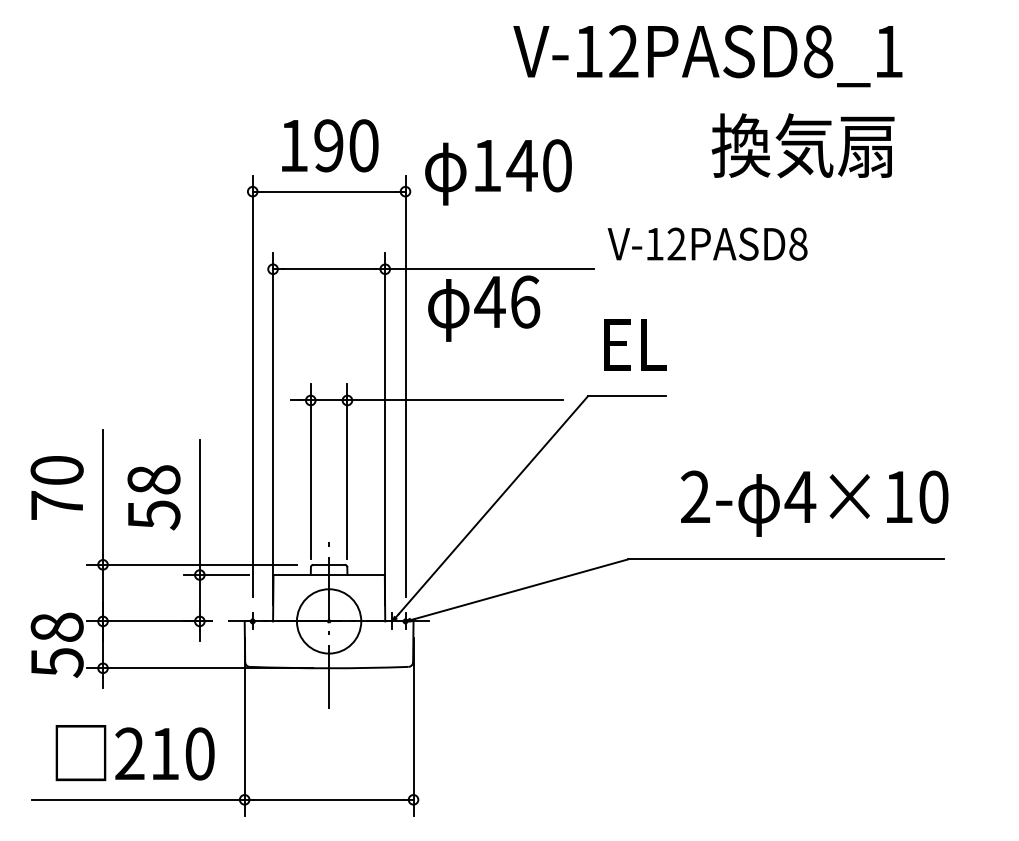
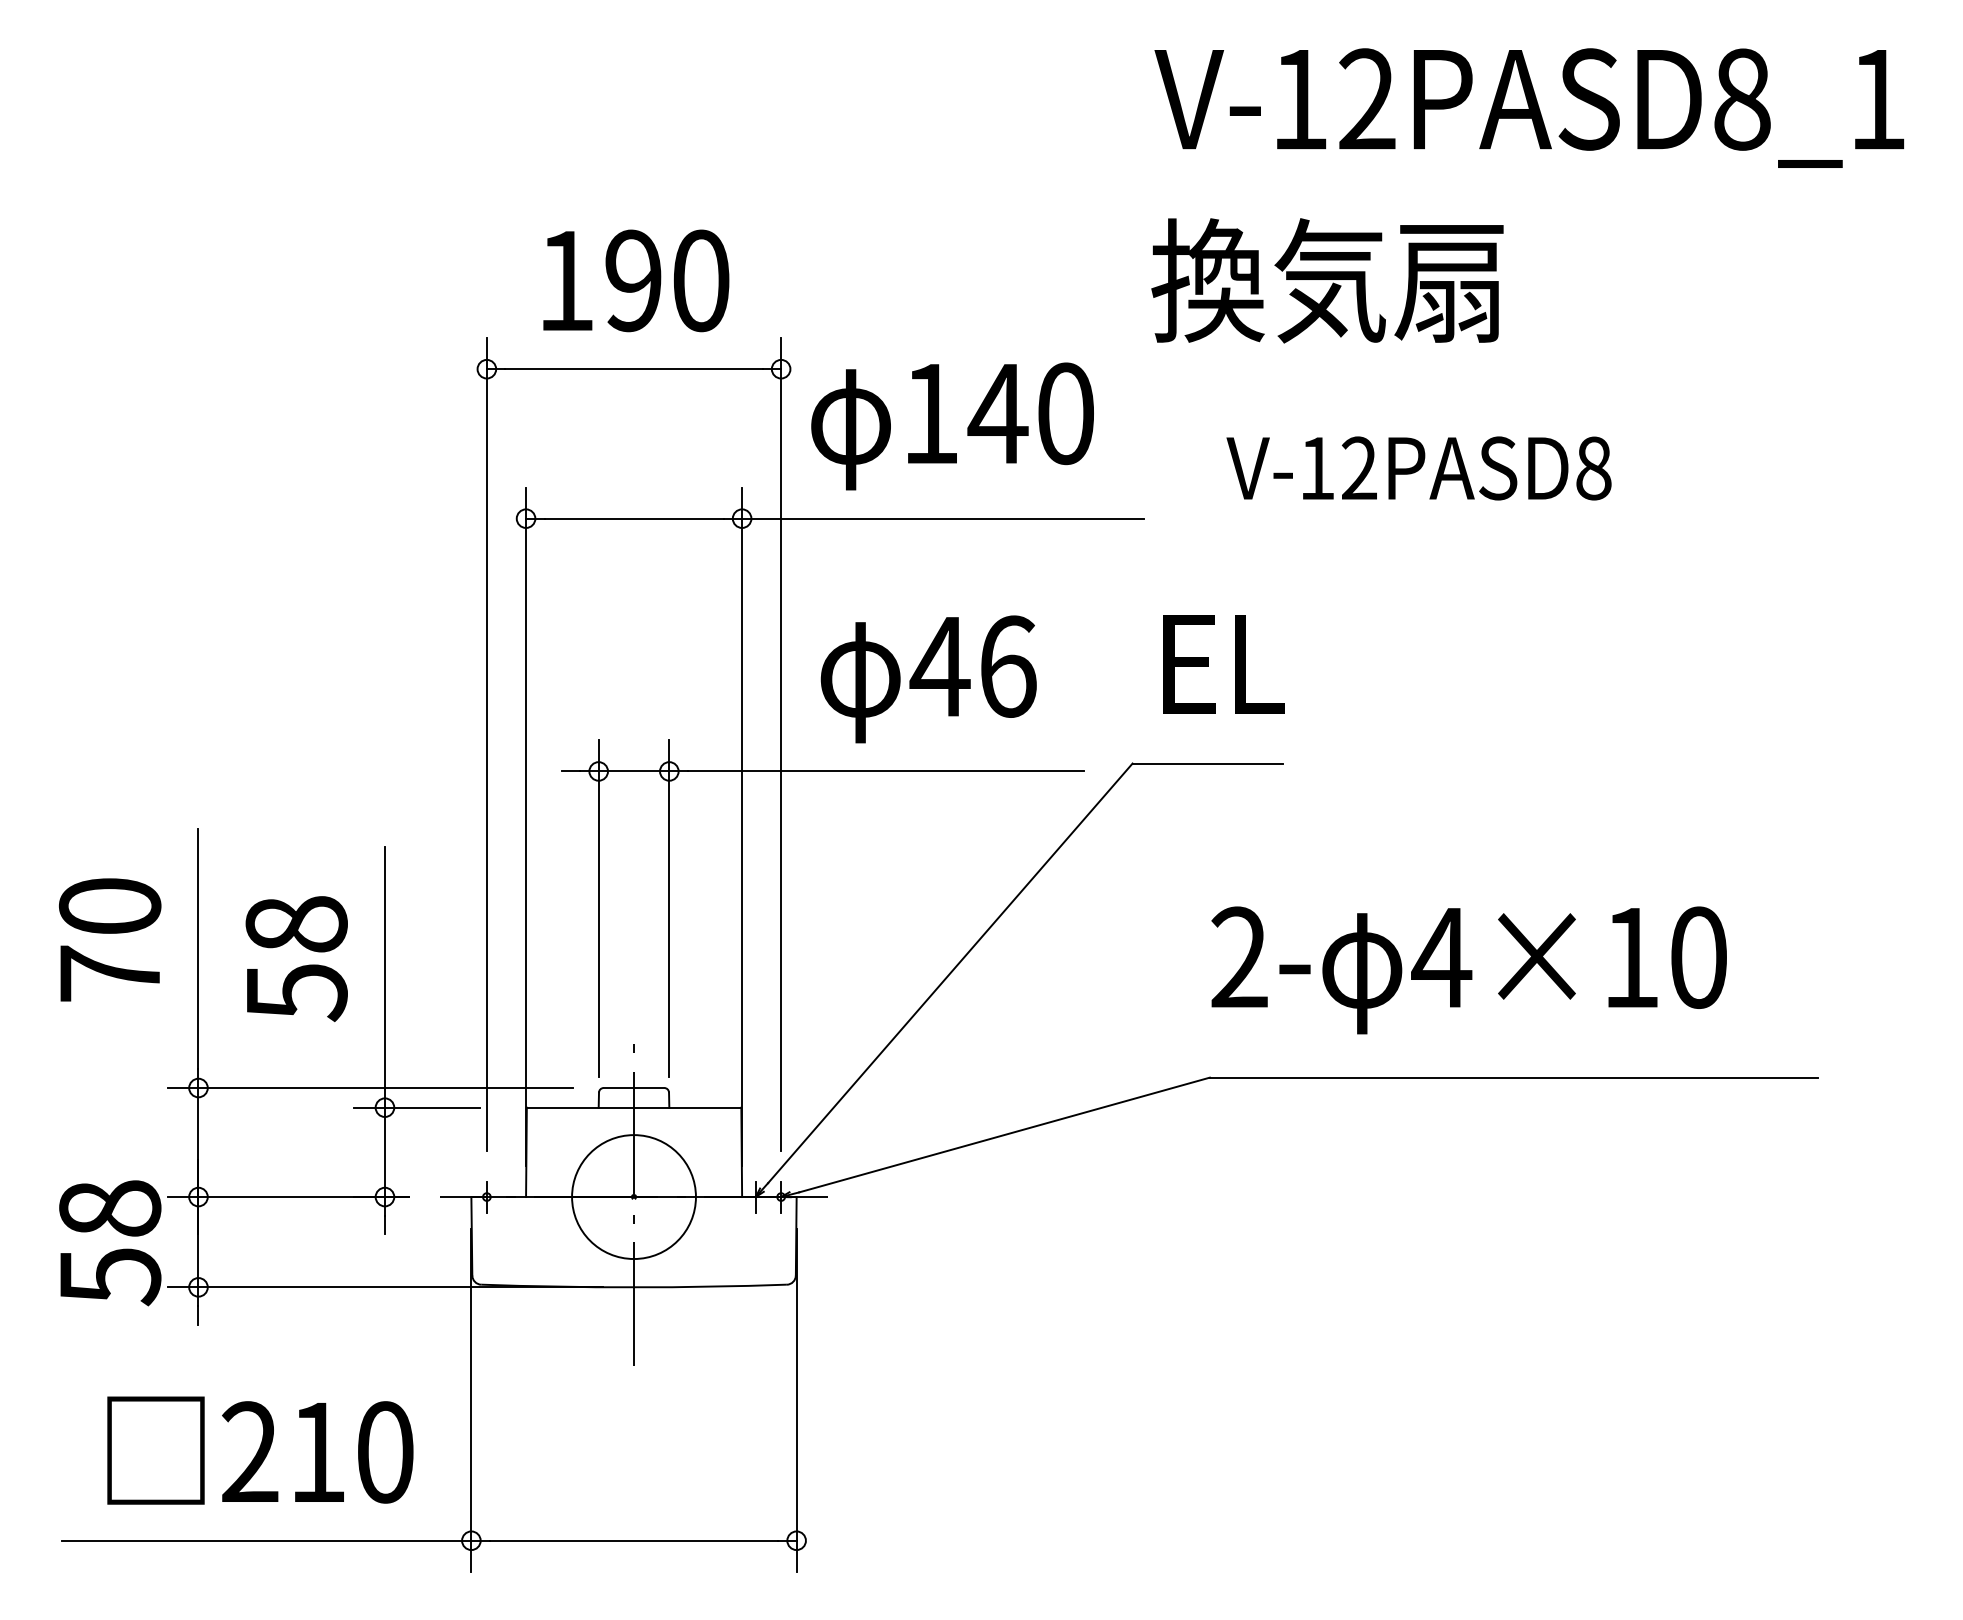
text: (707, 56) -> (1528, 108), moved
text: (802, 145) -> (1326, 280), moved
text: (498, 172) -> (952, 426), moved
text: (707, 243) -> (1418, 467), moved
text: (484, 308) -> (929, 679), moved
text: (814, 503) -> (1468, 969), moved

